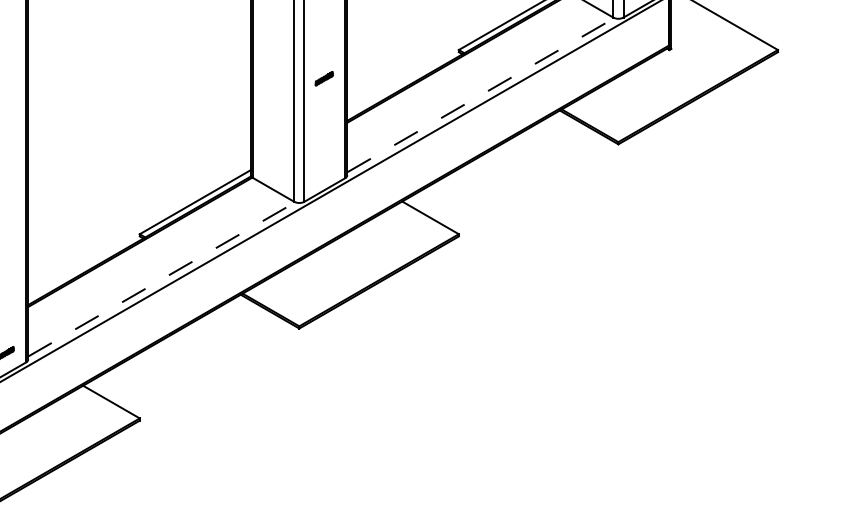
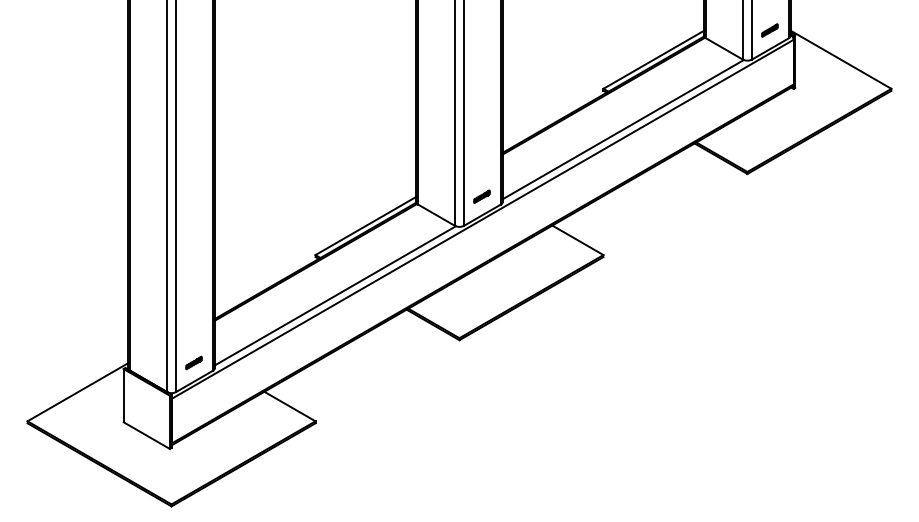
part: (323, 78) -> (481, 196), moved
line: (481, 95) -> (623, 129), dashed -> solid
line: (161, 279) -> (335, 295), dashed -> solid

